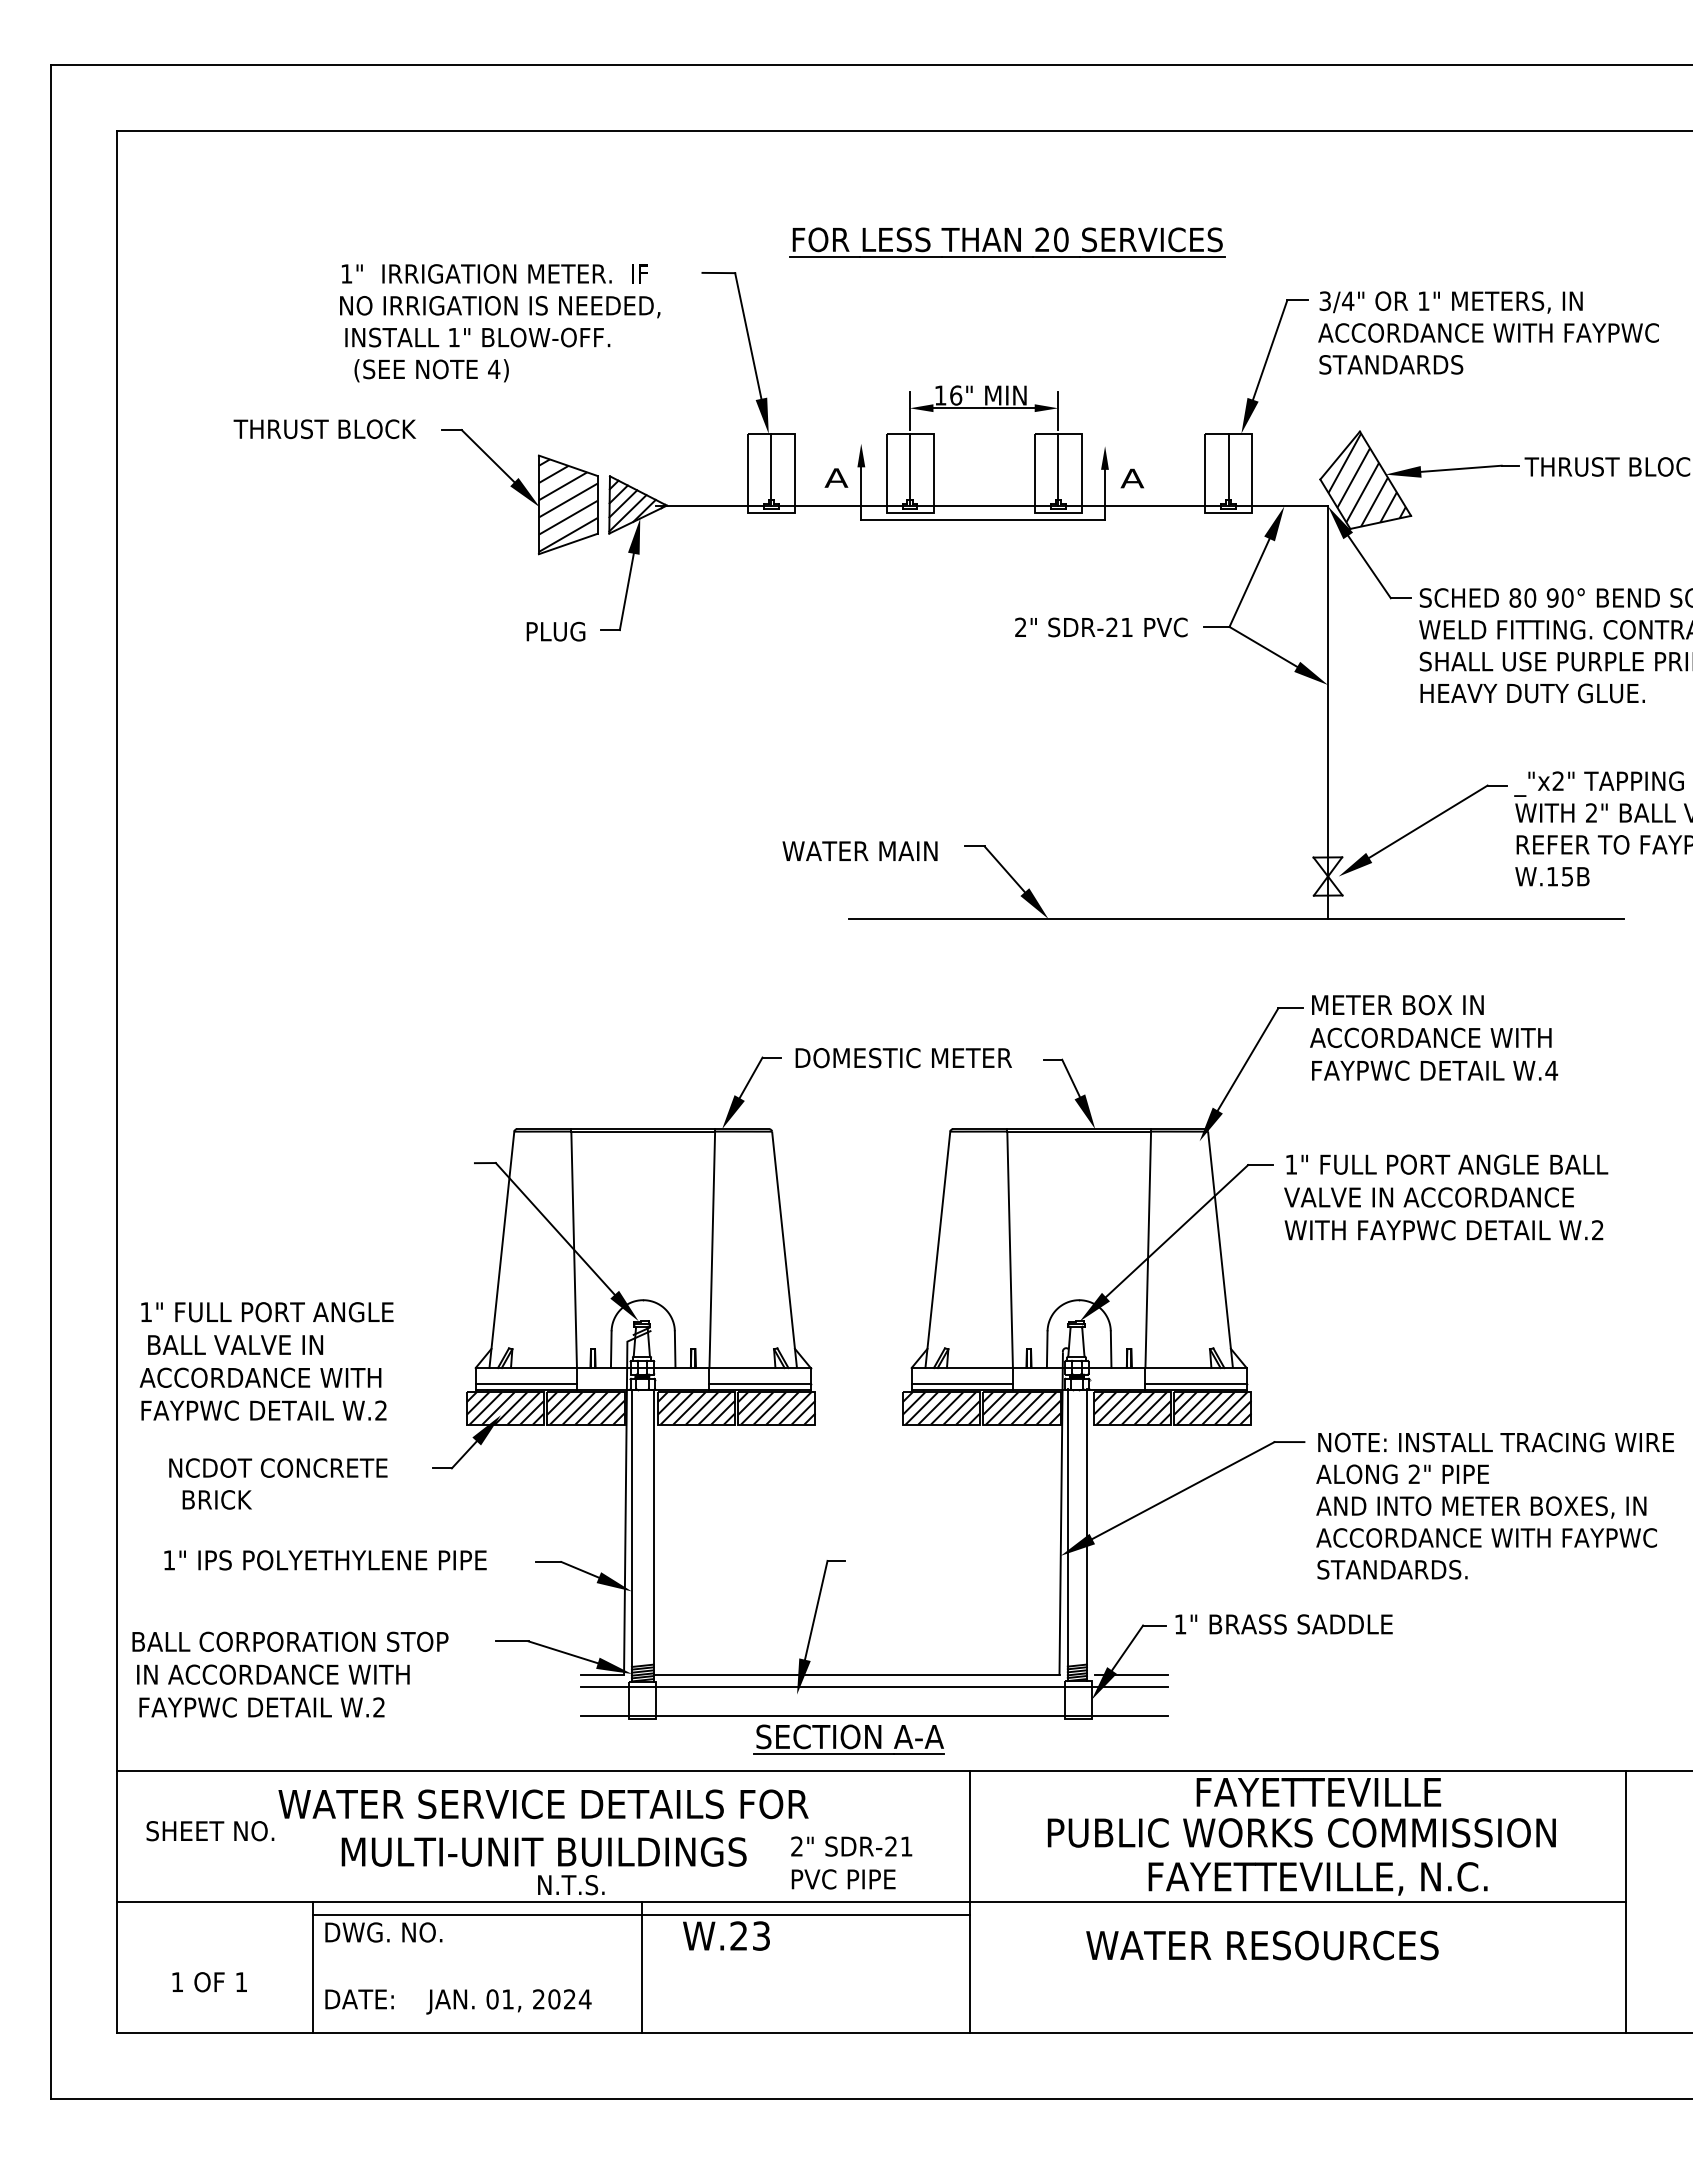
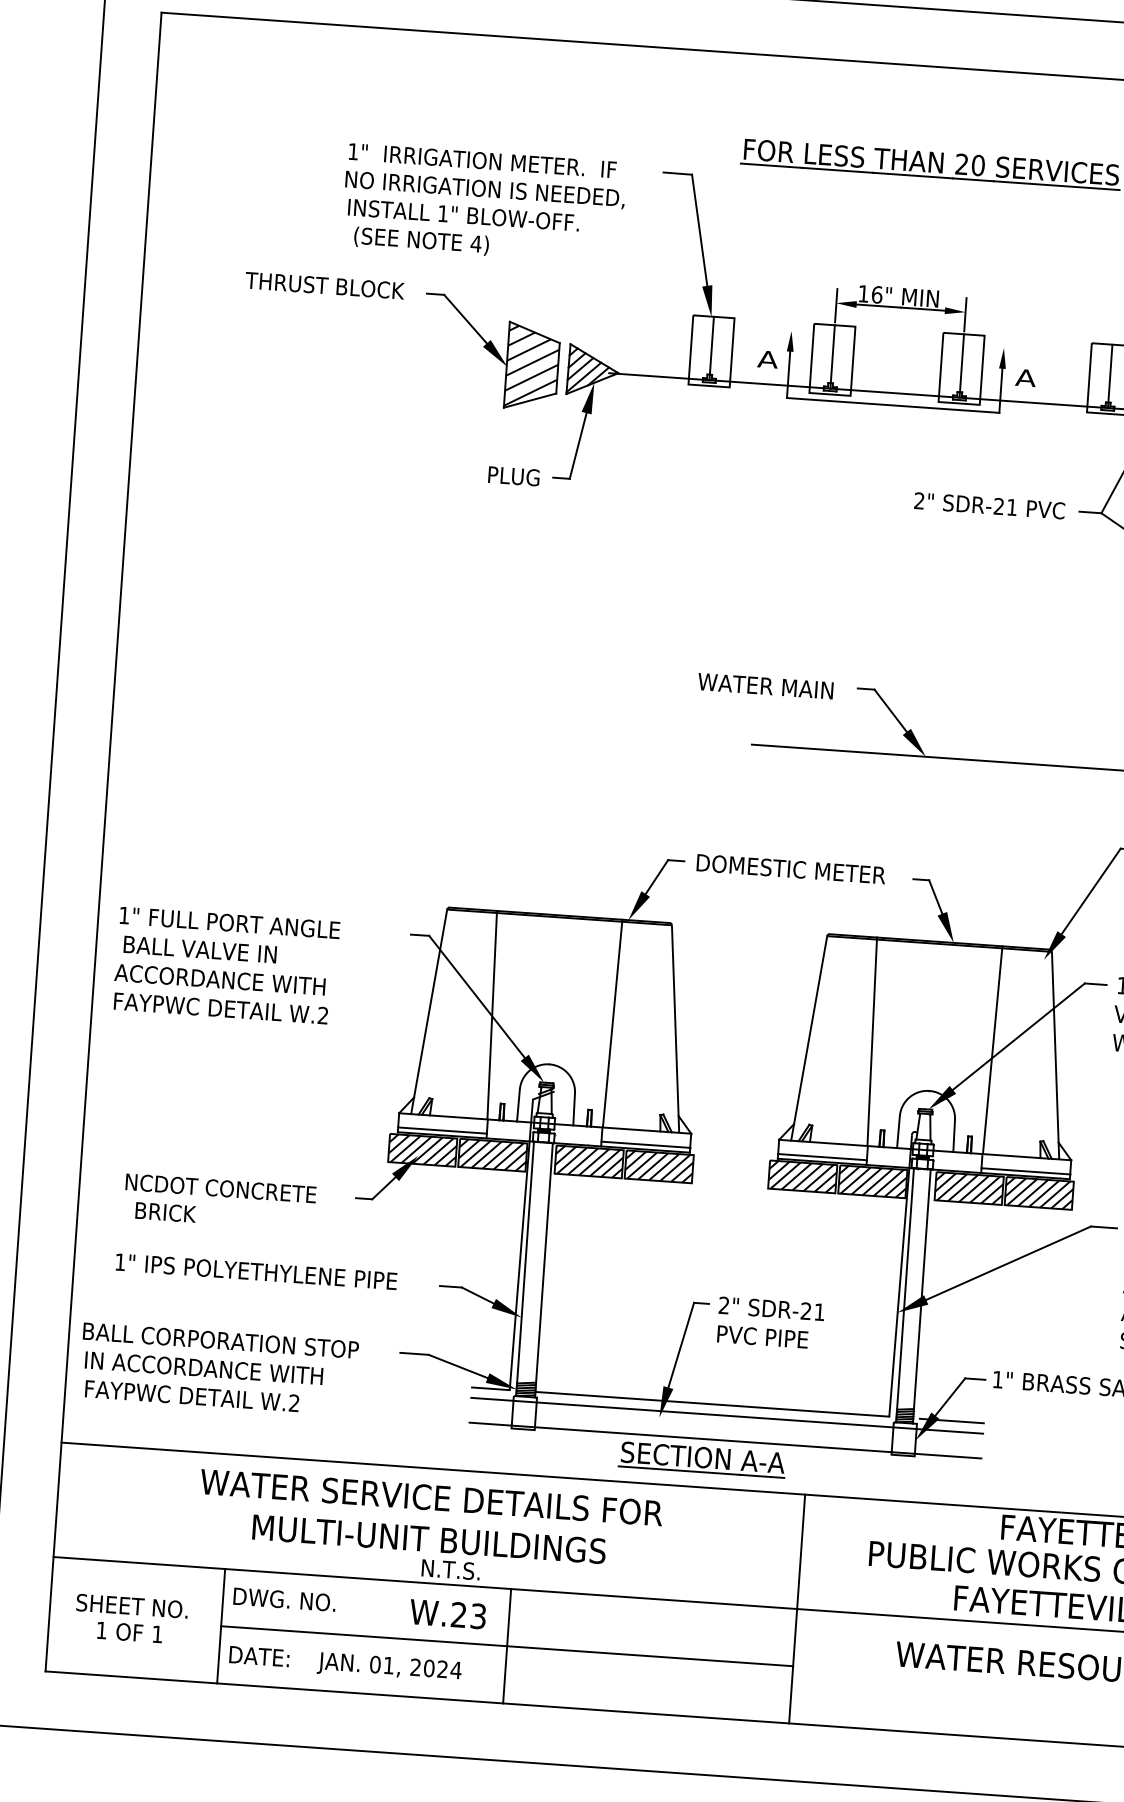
text: (266, 1361) -> (226, 965), moved
text: (210, 1831) -> (132, 1606), moved
text: (851, 1862) -> (770, 1322), moved
line: (641, 1914) -> (507, 1645), moved
text: (726, 1935) -> (448, 1613), moved

